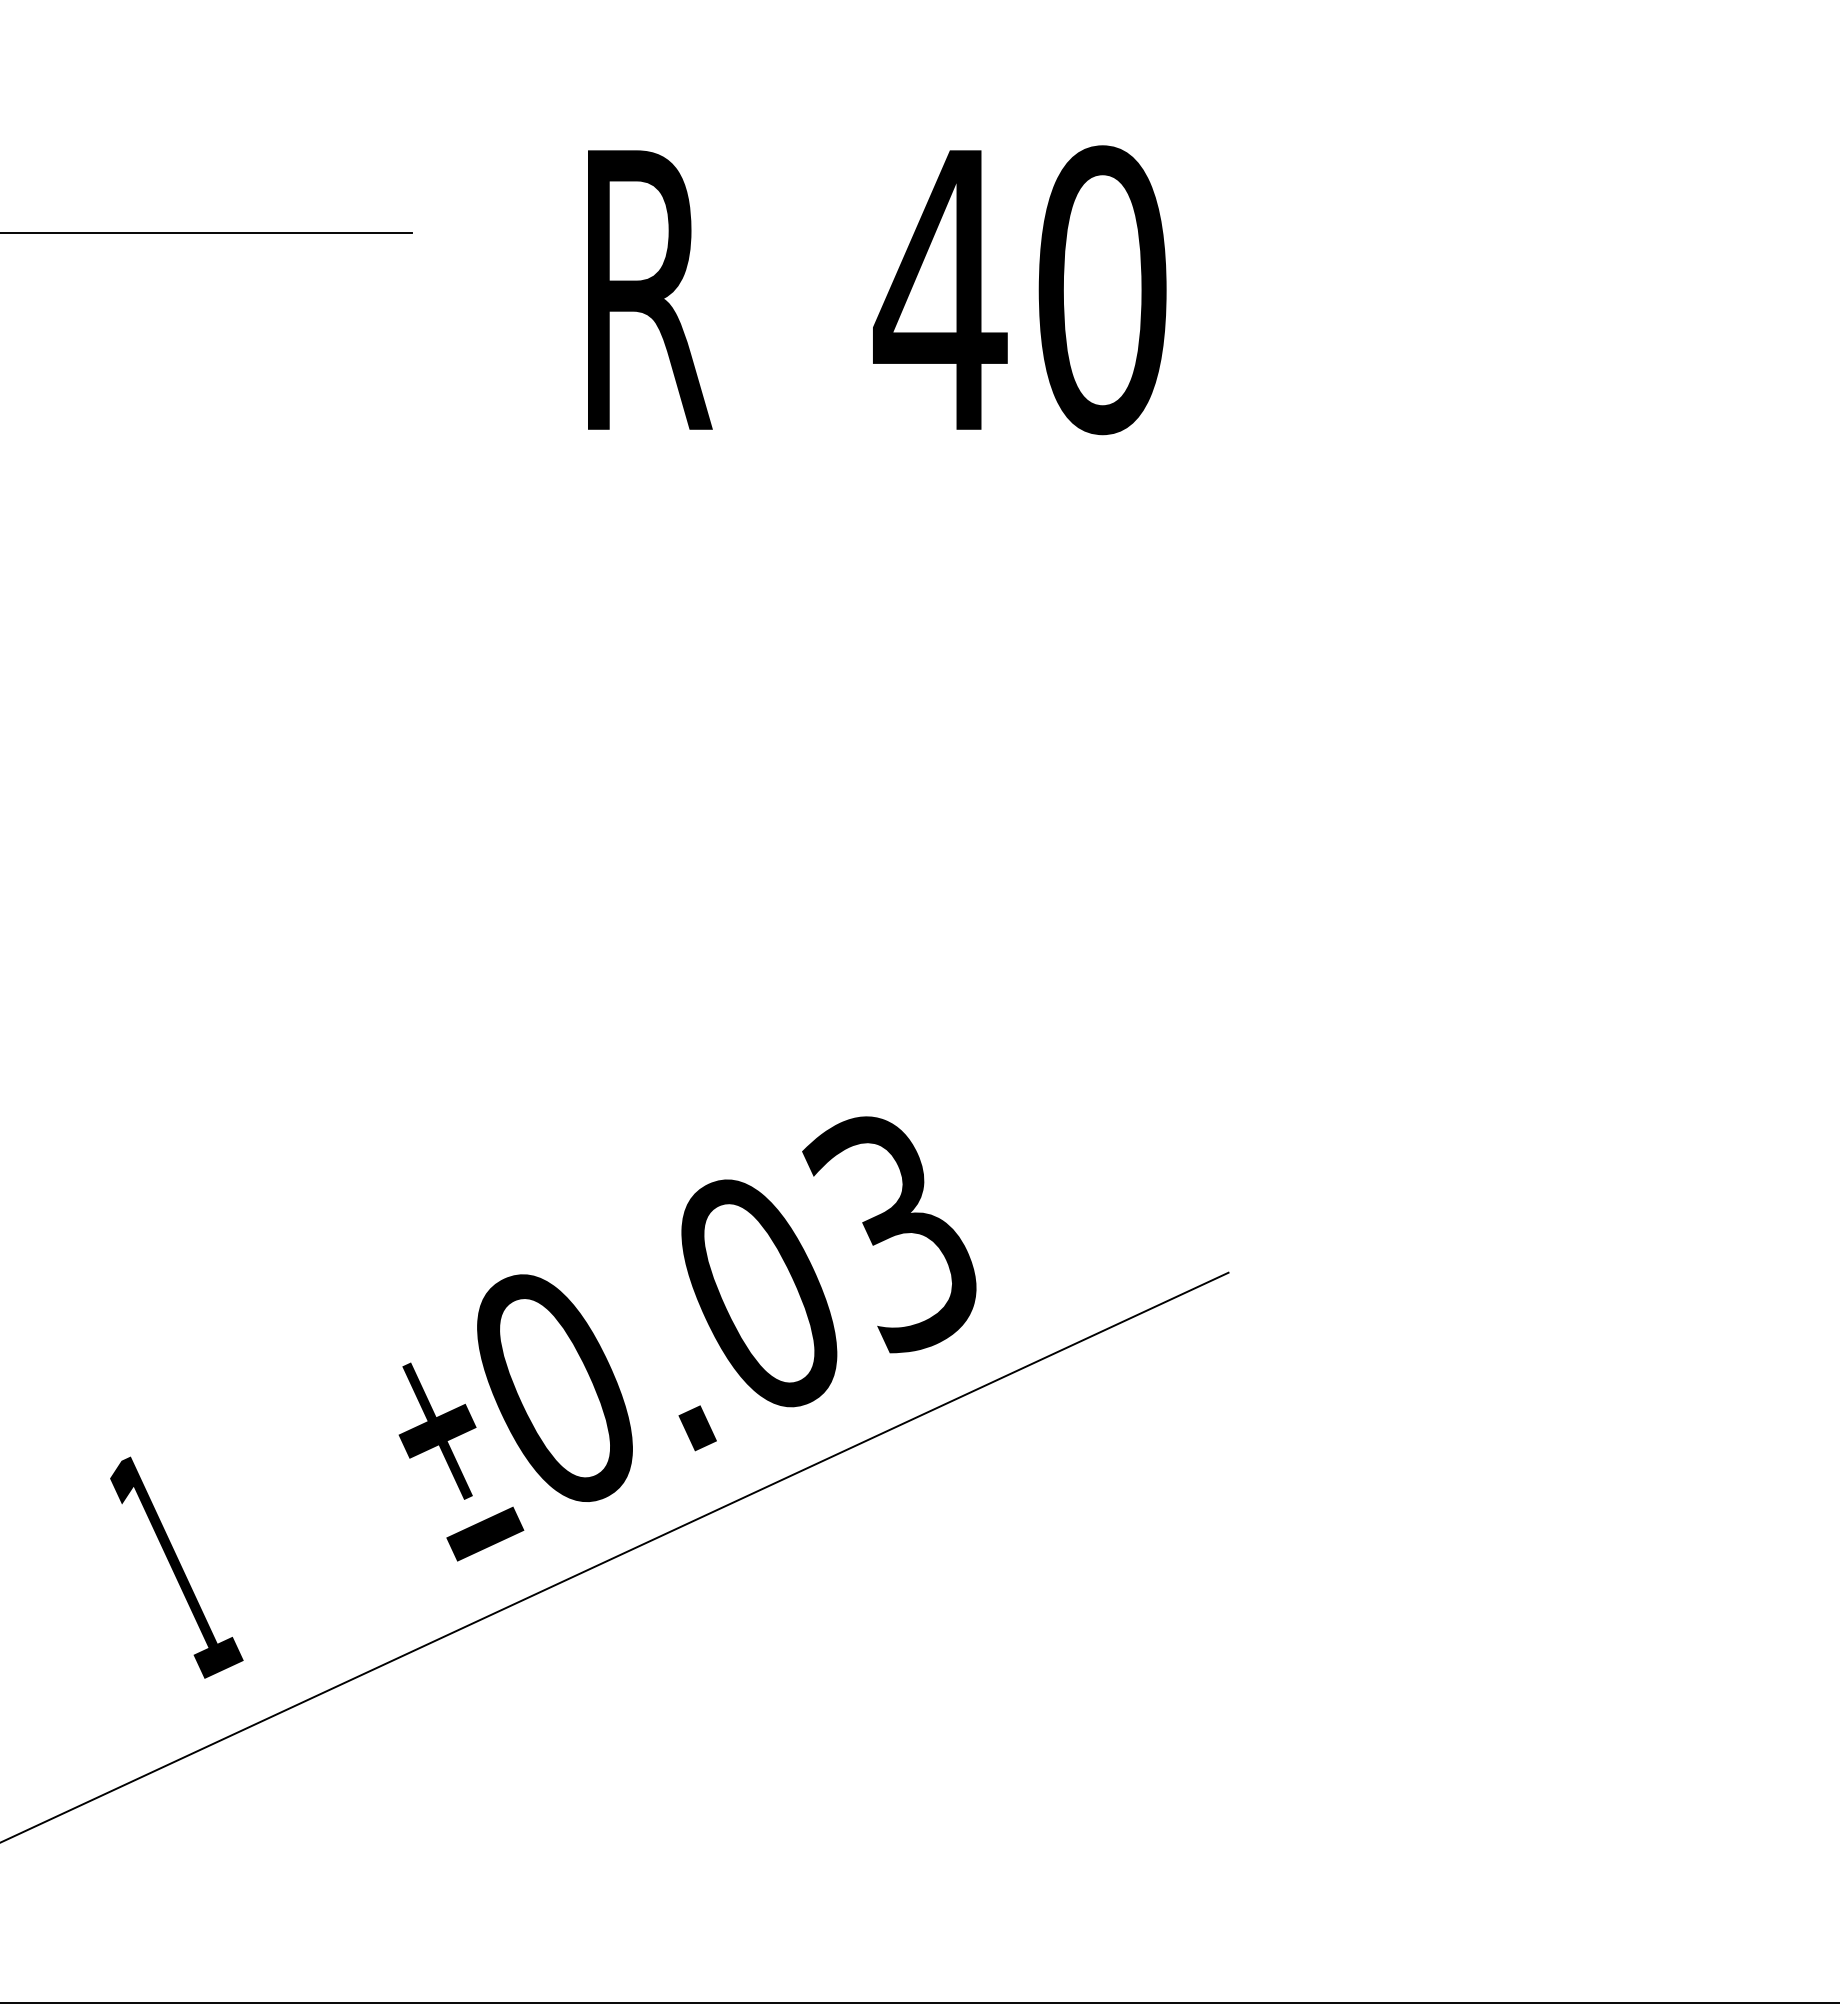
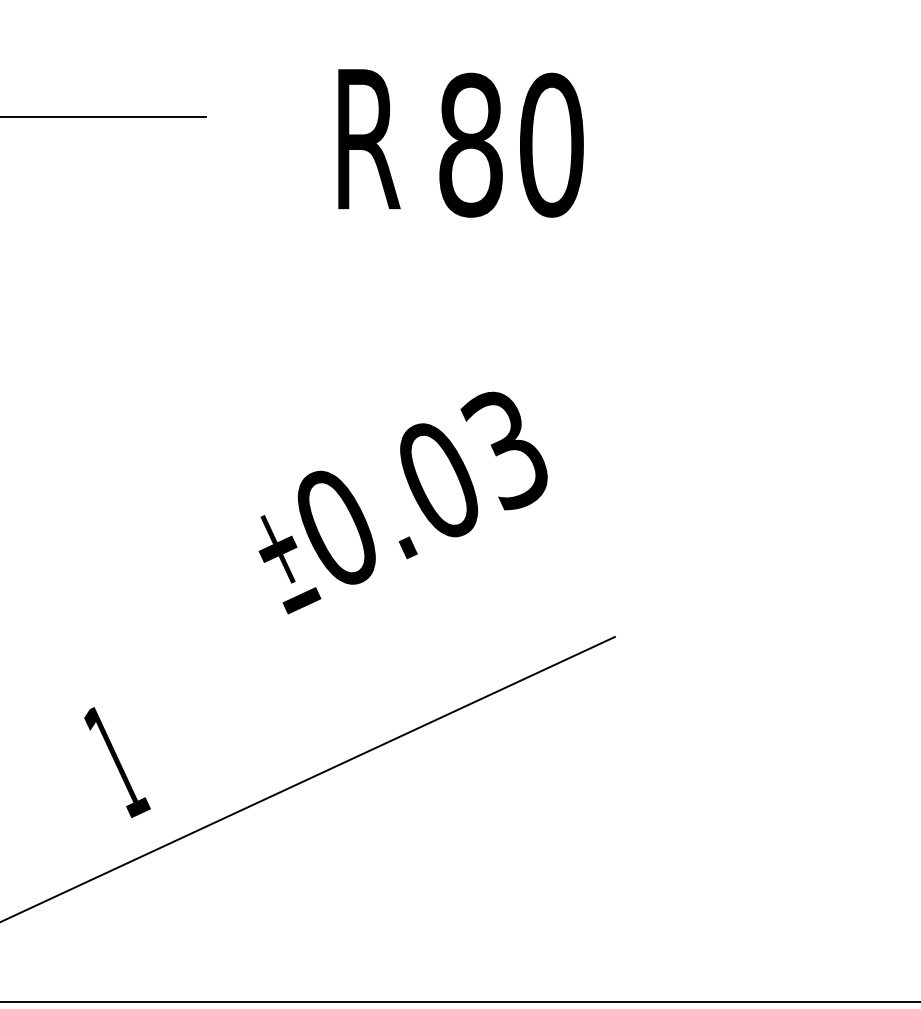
text: (939, 288) -> (470, 144), 40 -> 80
text: (650, 290) -> (369, 139), moved
text: (686, 1337) -> (402, 502), moved
text: (176, 1567) -> (117, 762), moved

